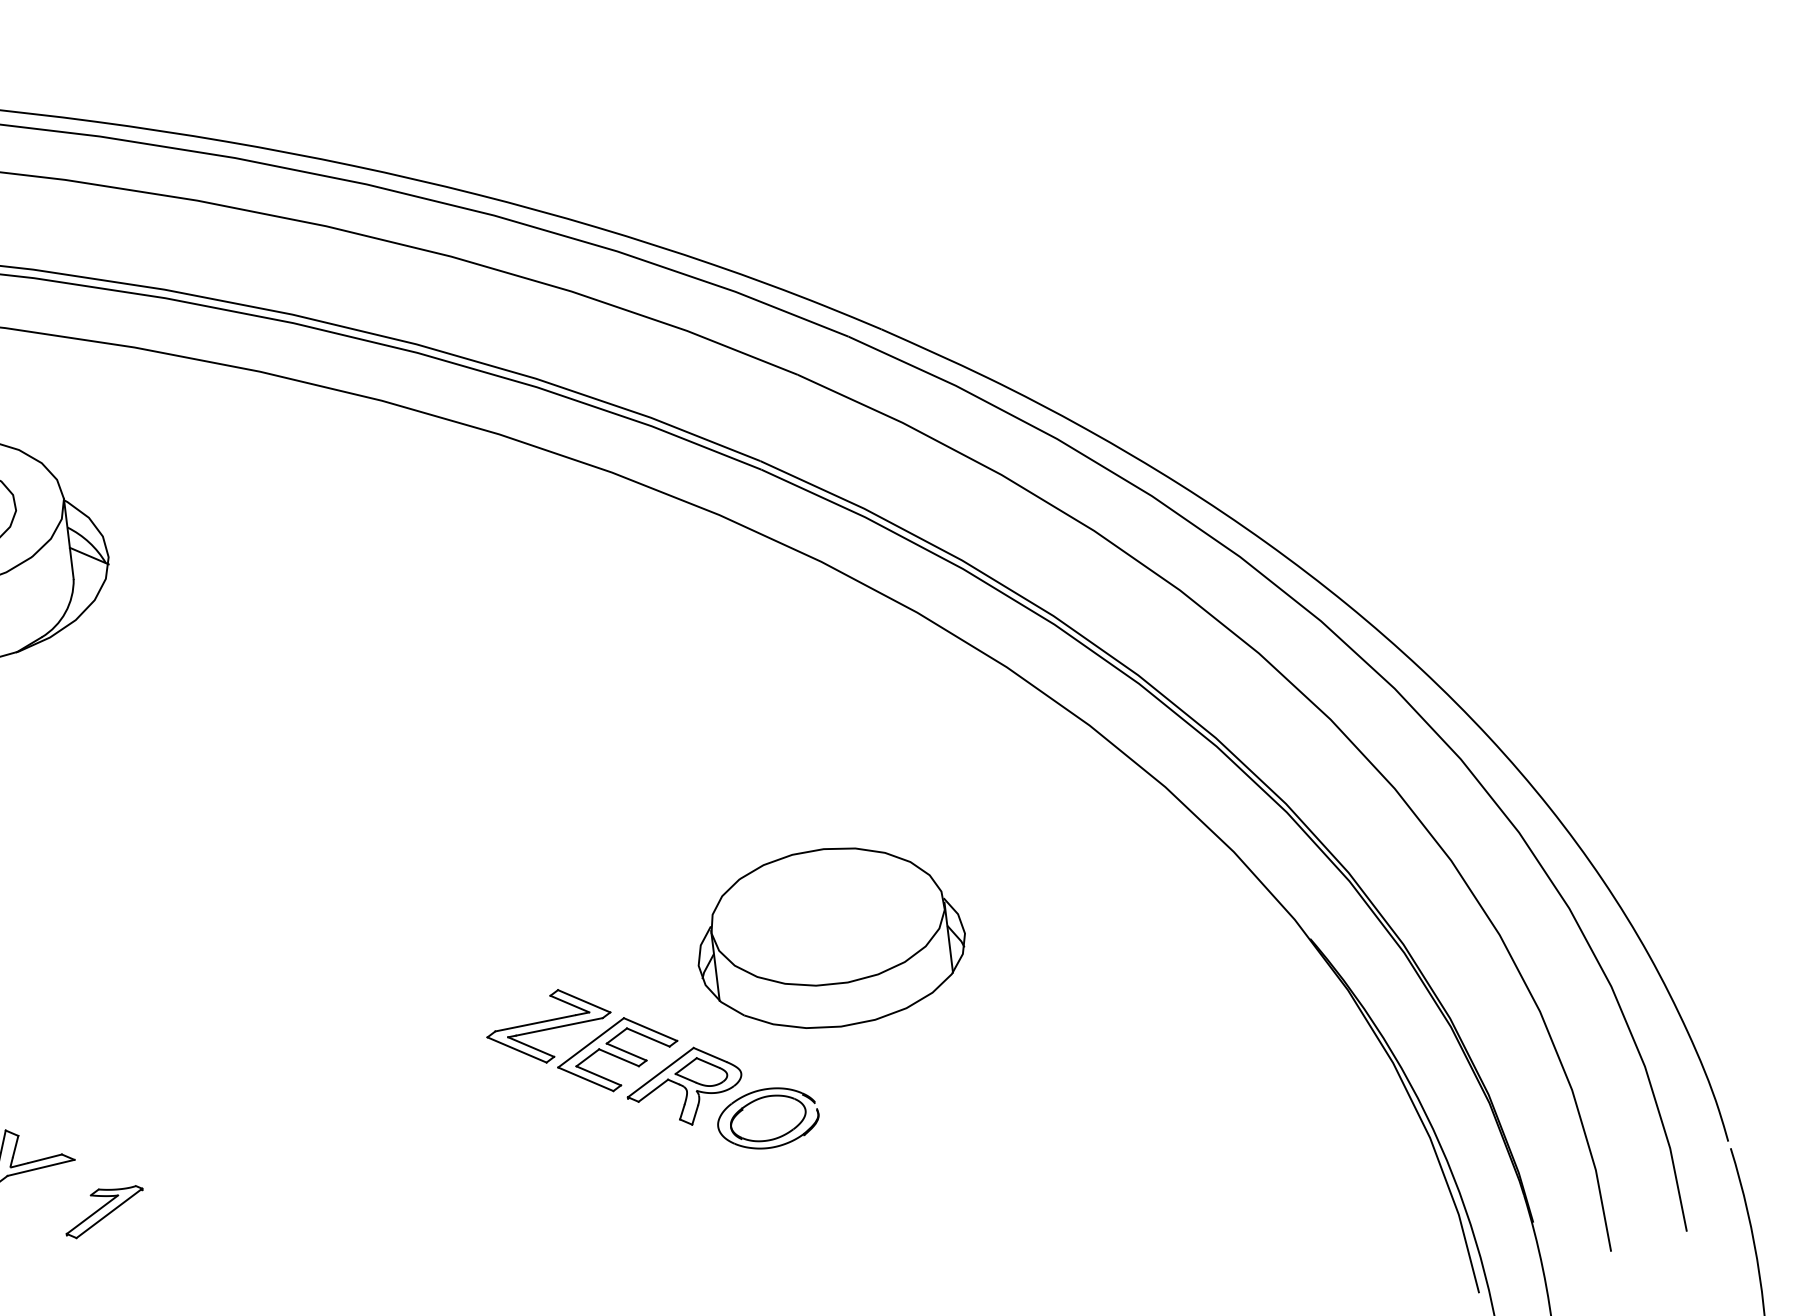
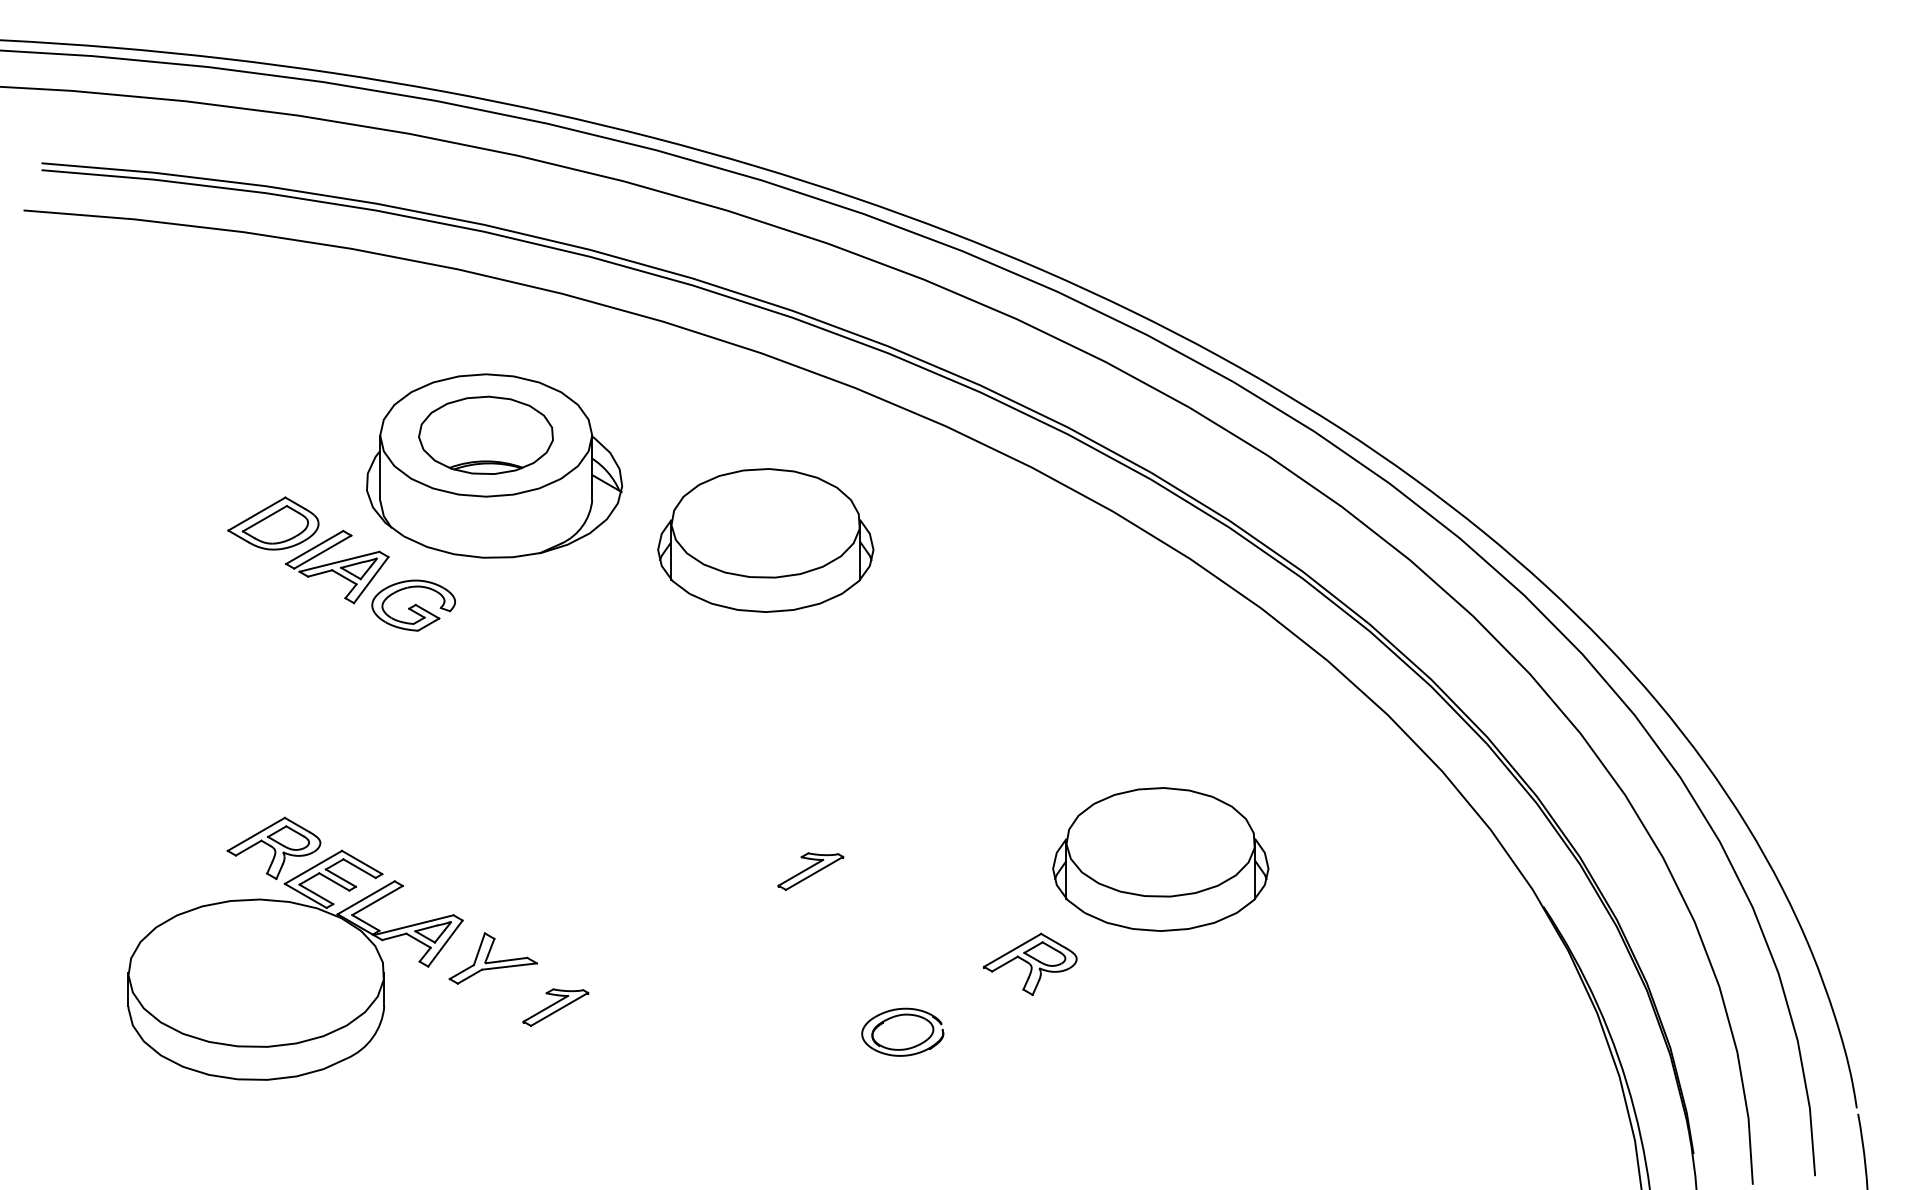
part: (293, 602) -> (765, 540), added
part: (399, 1005) -> (810, 871), added
part: (581, 1040) -> (952, 917), removed
part: (767, 1117) -> (902, 1031), moved

